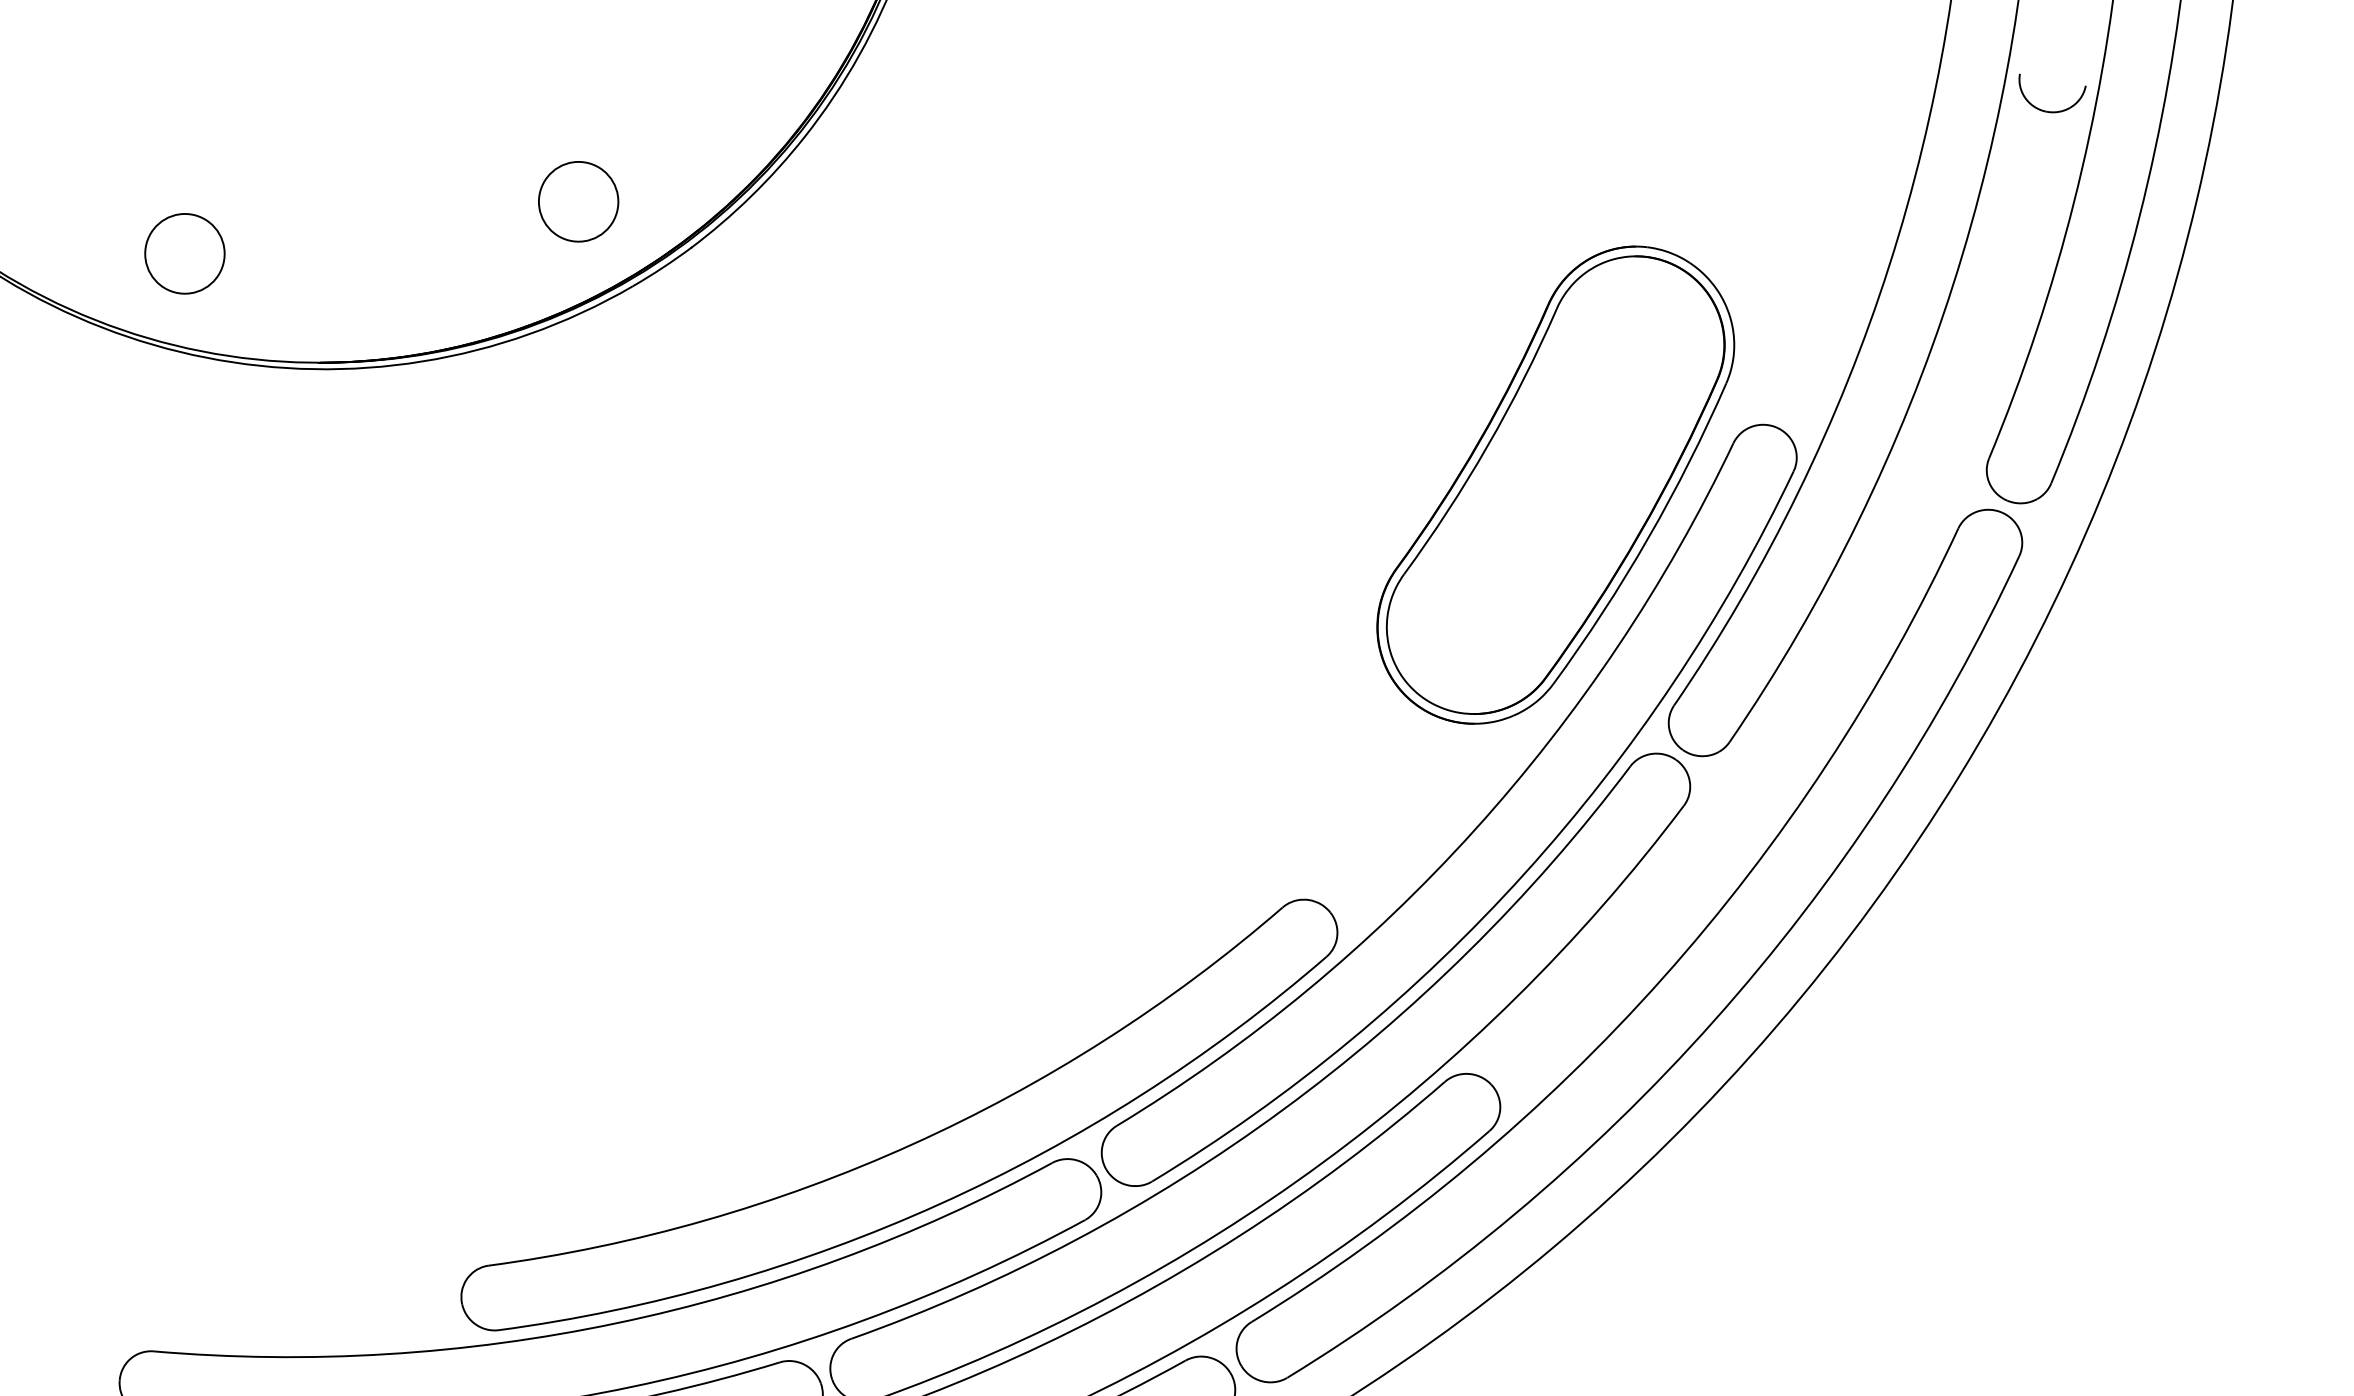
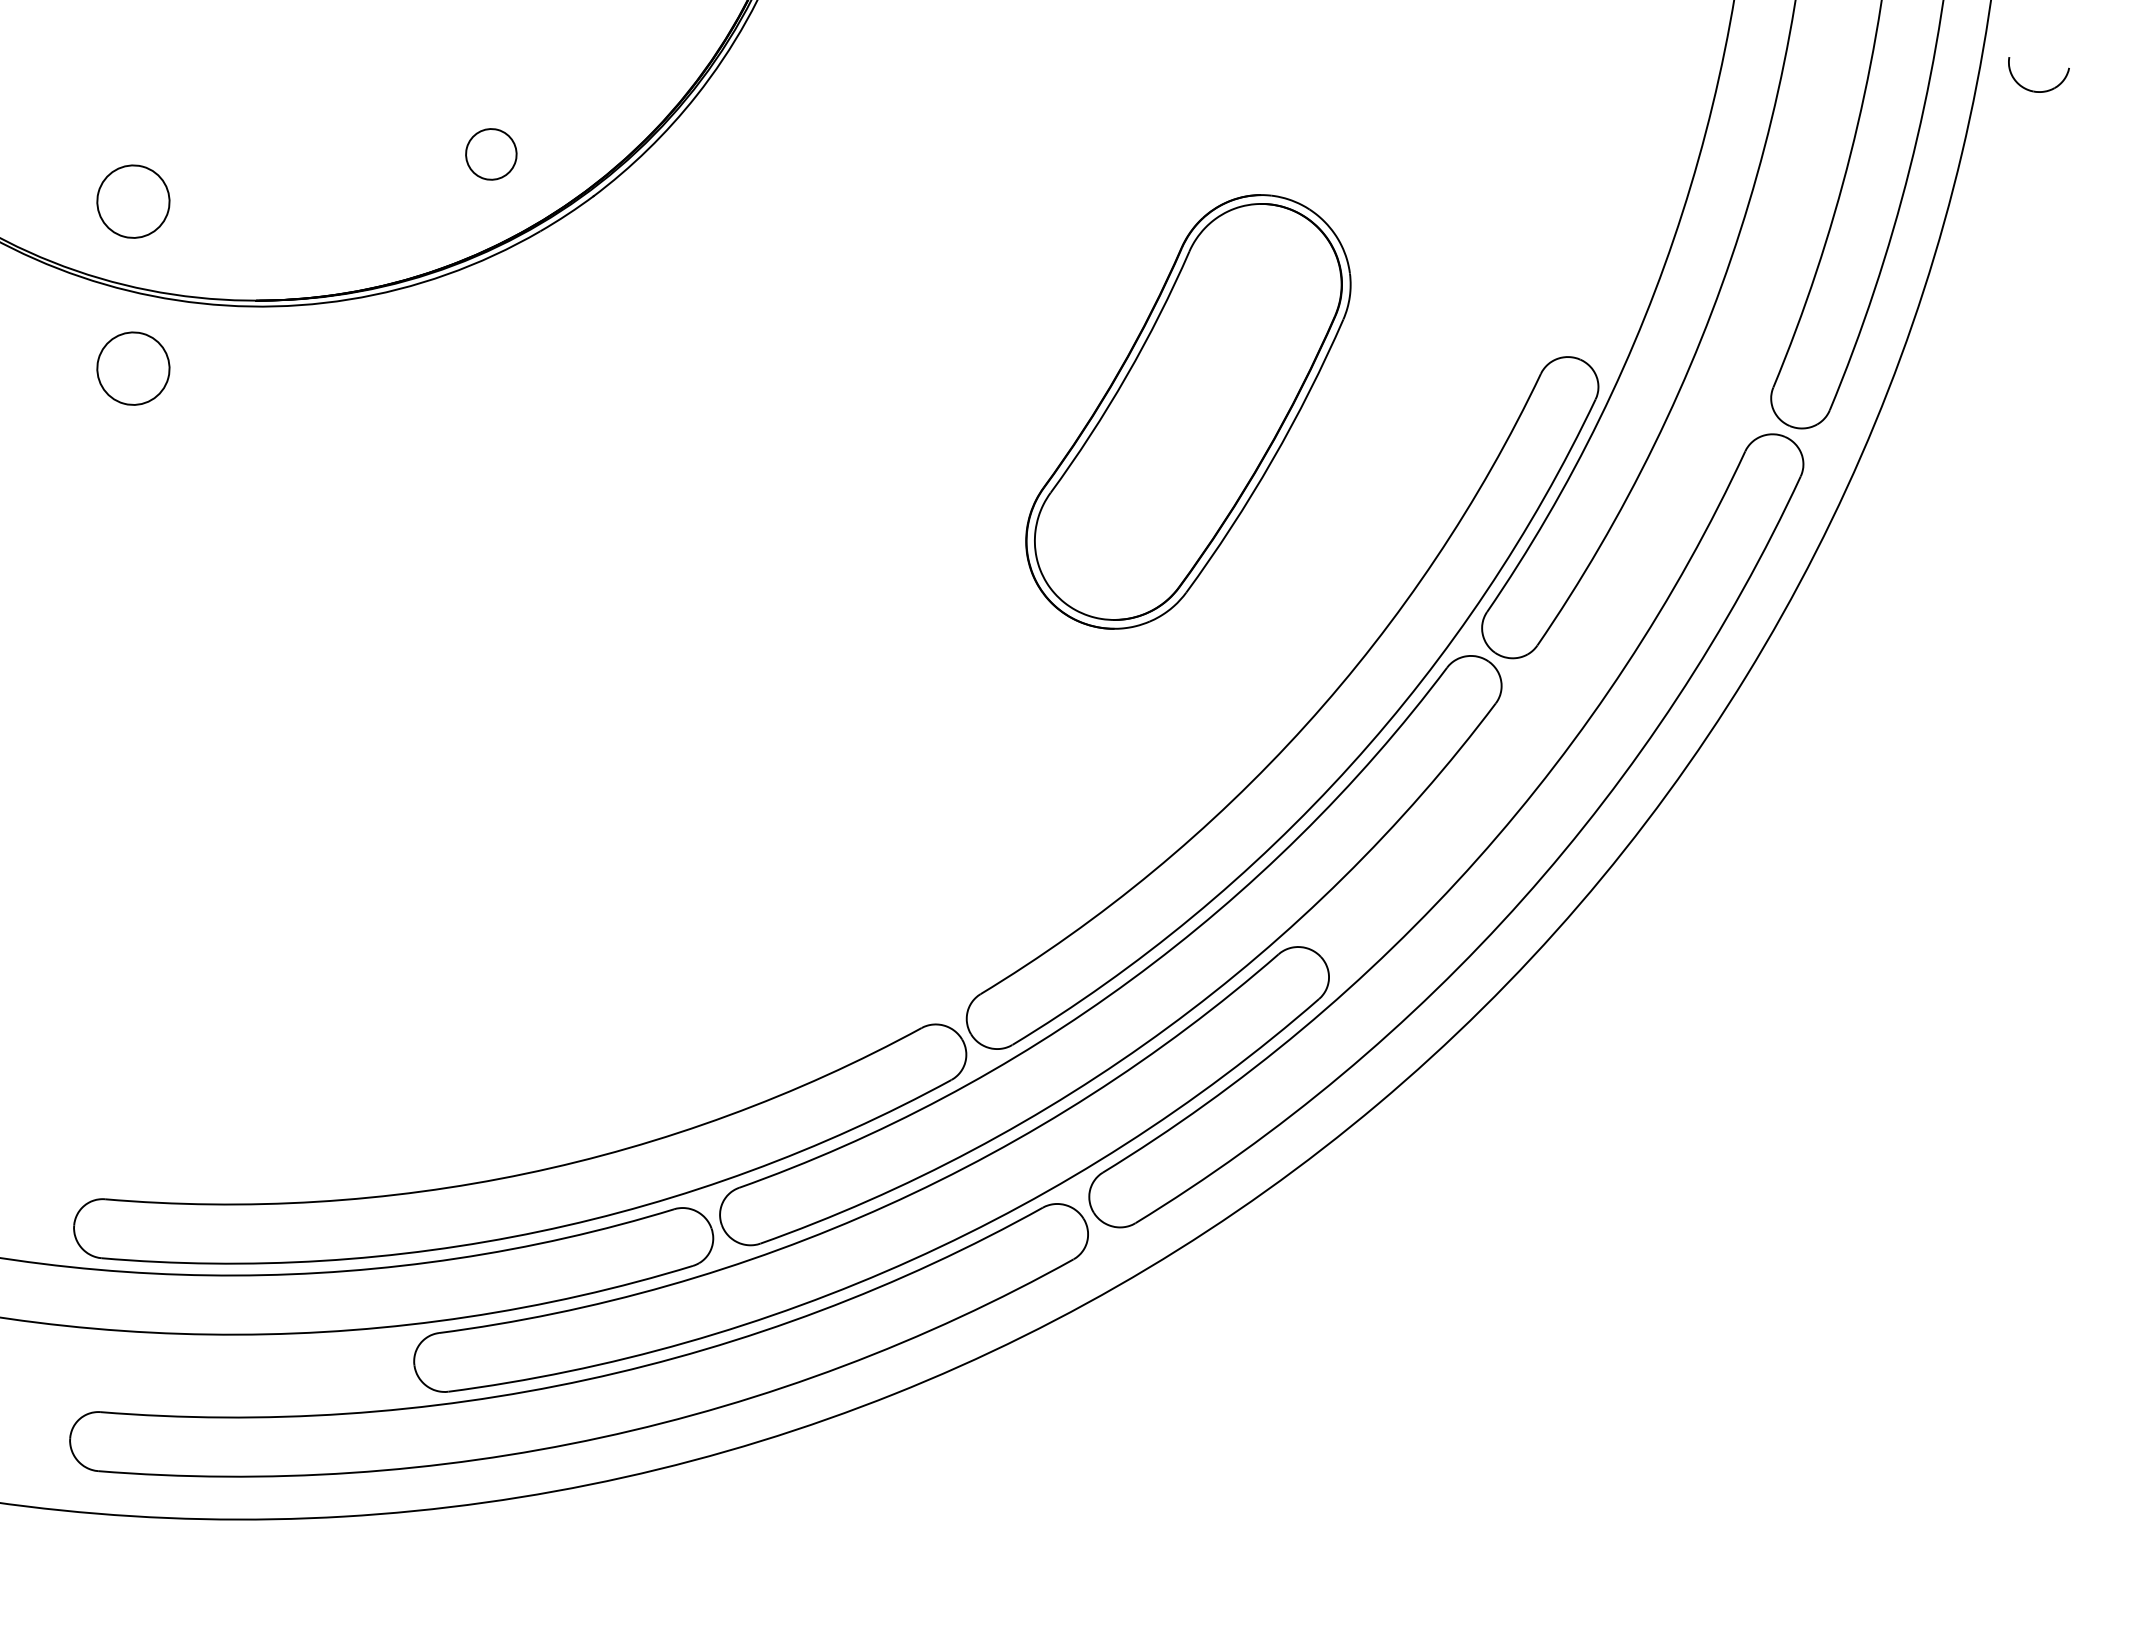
part: (2048, 110) -> (2035, 90), moved
part: (578, 201) -> (491, 154), size x0.7
part: (185, 437) -> (133, 368), added
part: (1555, 484) -> (1188, 411), moved
part: (913, 1142) -> (795, 1009), removed

